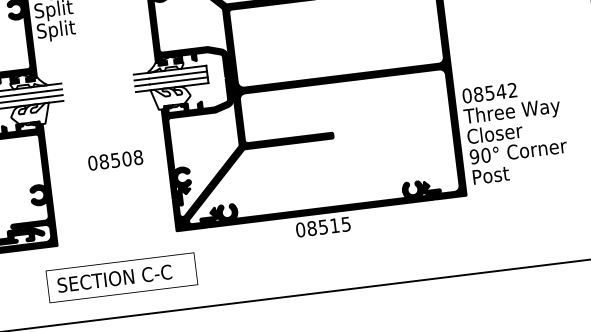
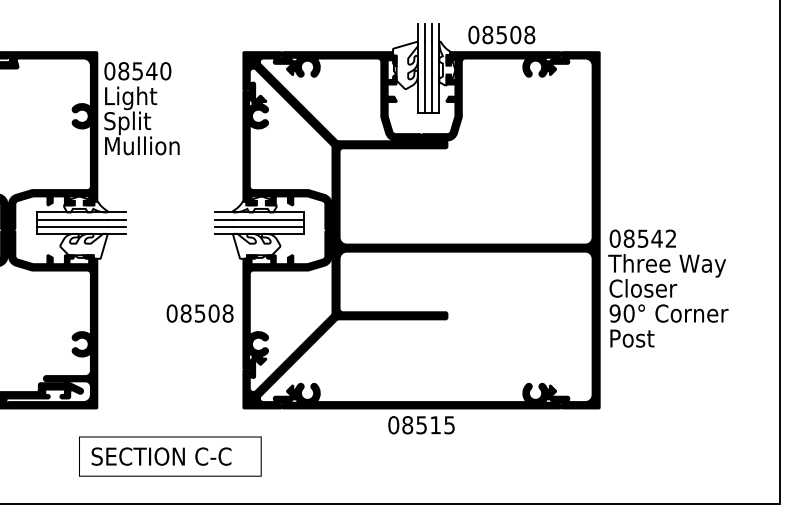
text: (67, 29) -> (141, 147), Split -> Mullion
text: (515, 131) -> (668, 288), moved
text: (115, 160) -> (199, 313), moved

